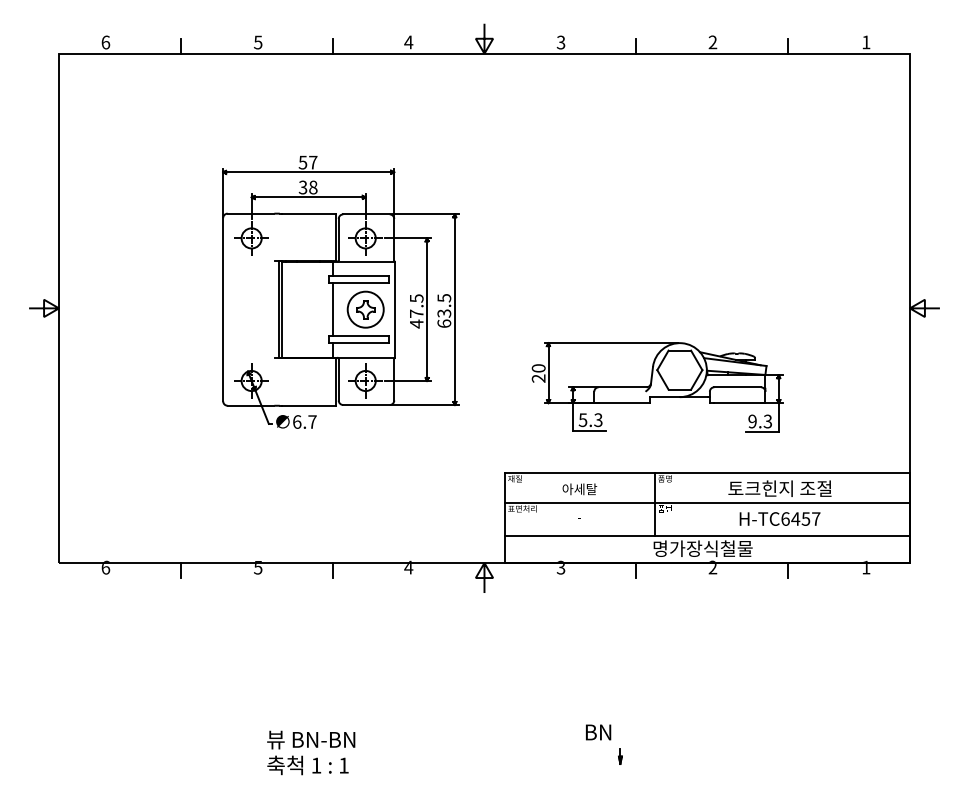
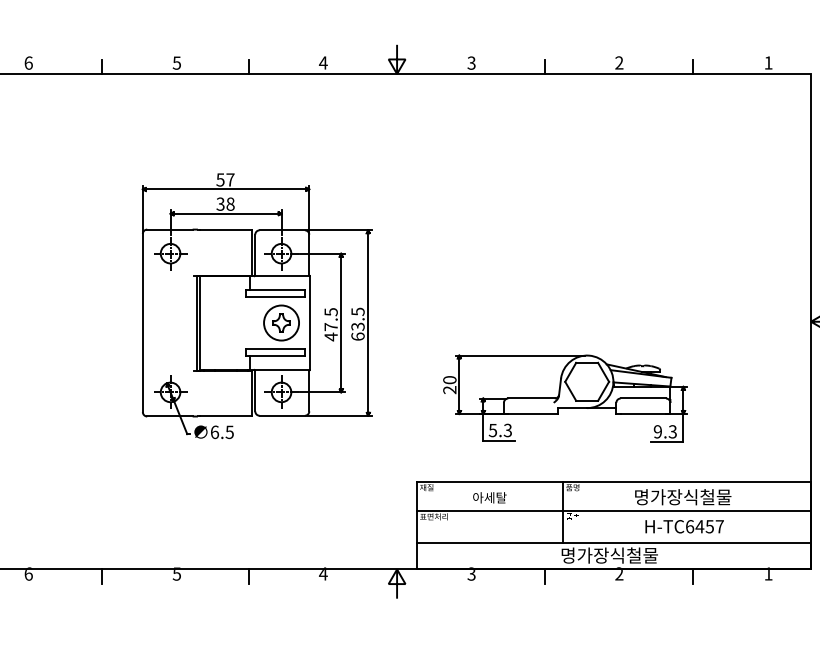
line: (332, 309) -> (249, 322), removed
text: (312, 421) -> (229, 431), 6.7 -> 6.5
text: (779, 488) -> (684, 496), 토크힌지 조절 -> 명가장식철물

